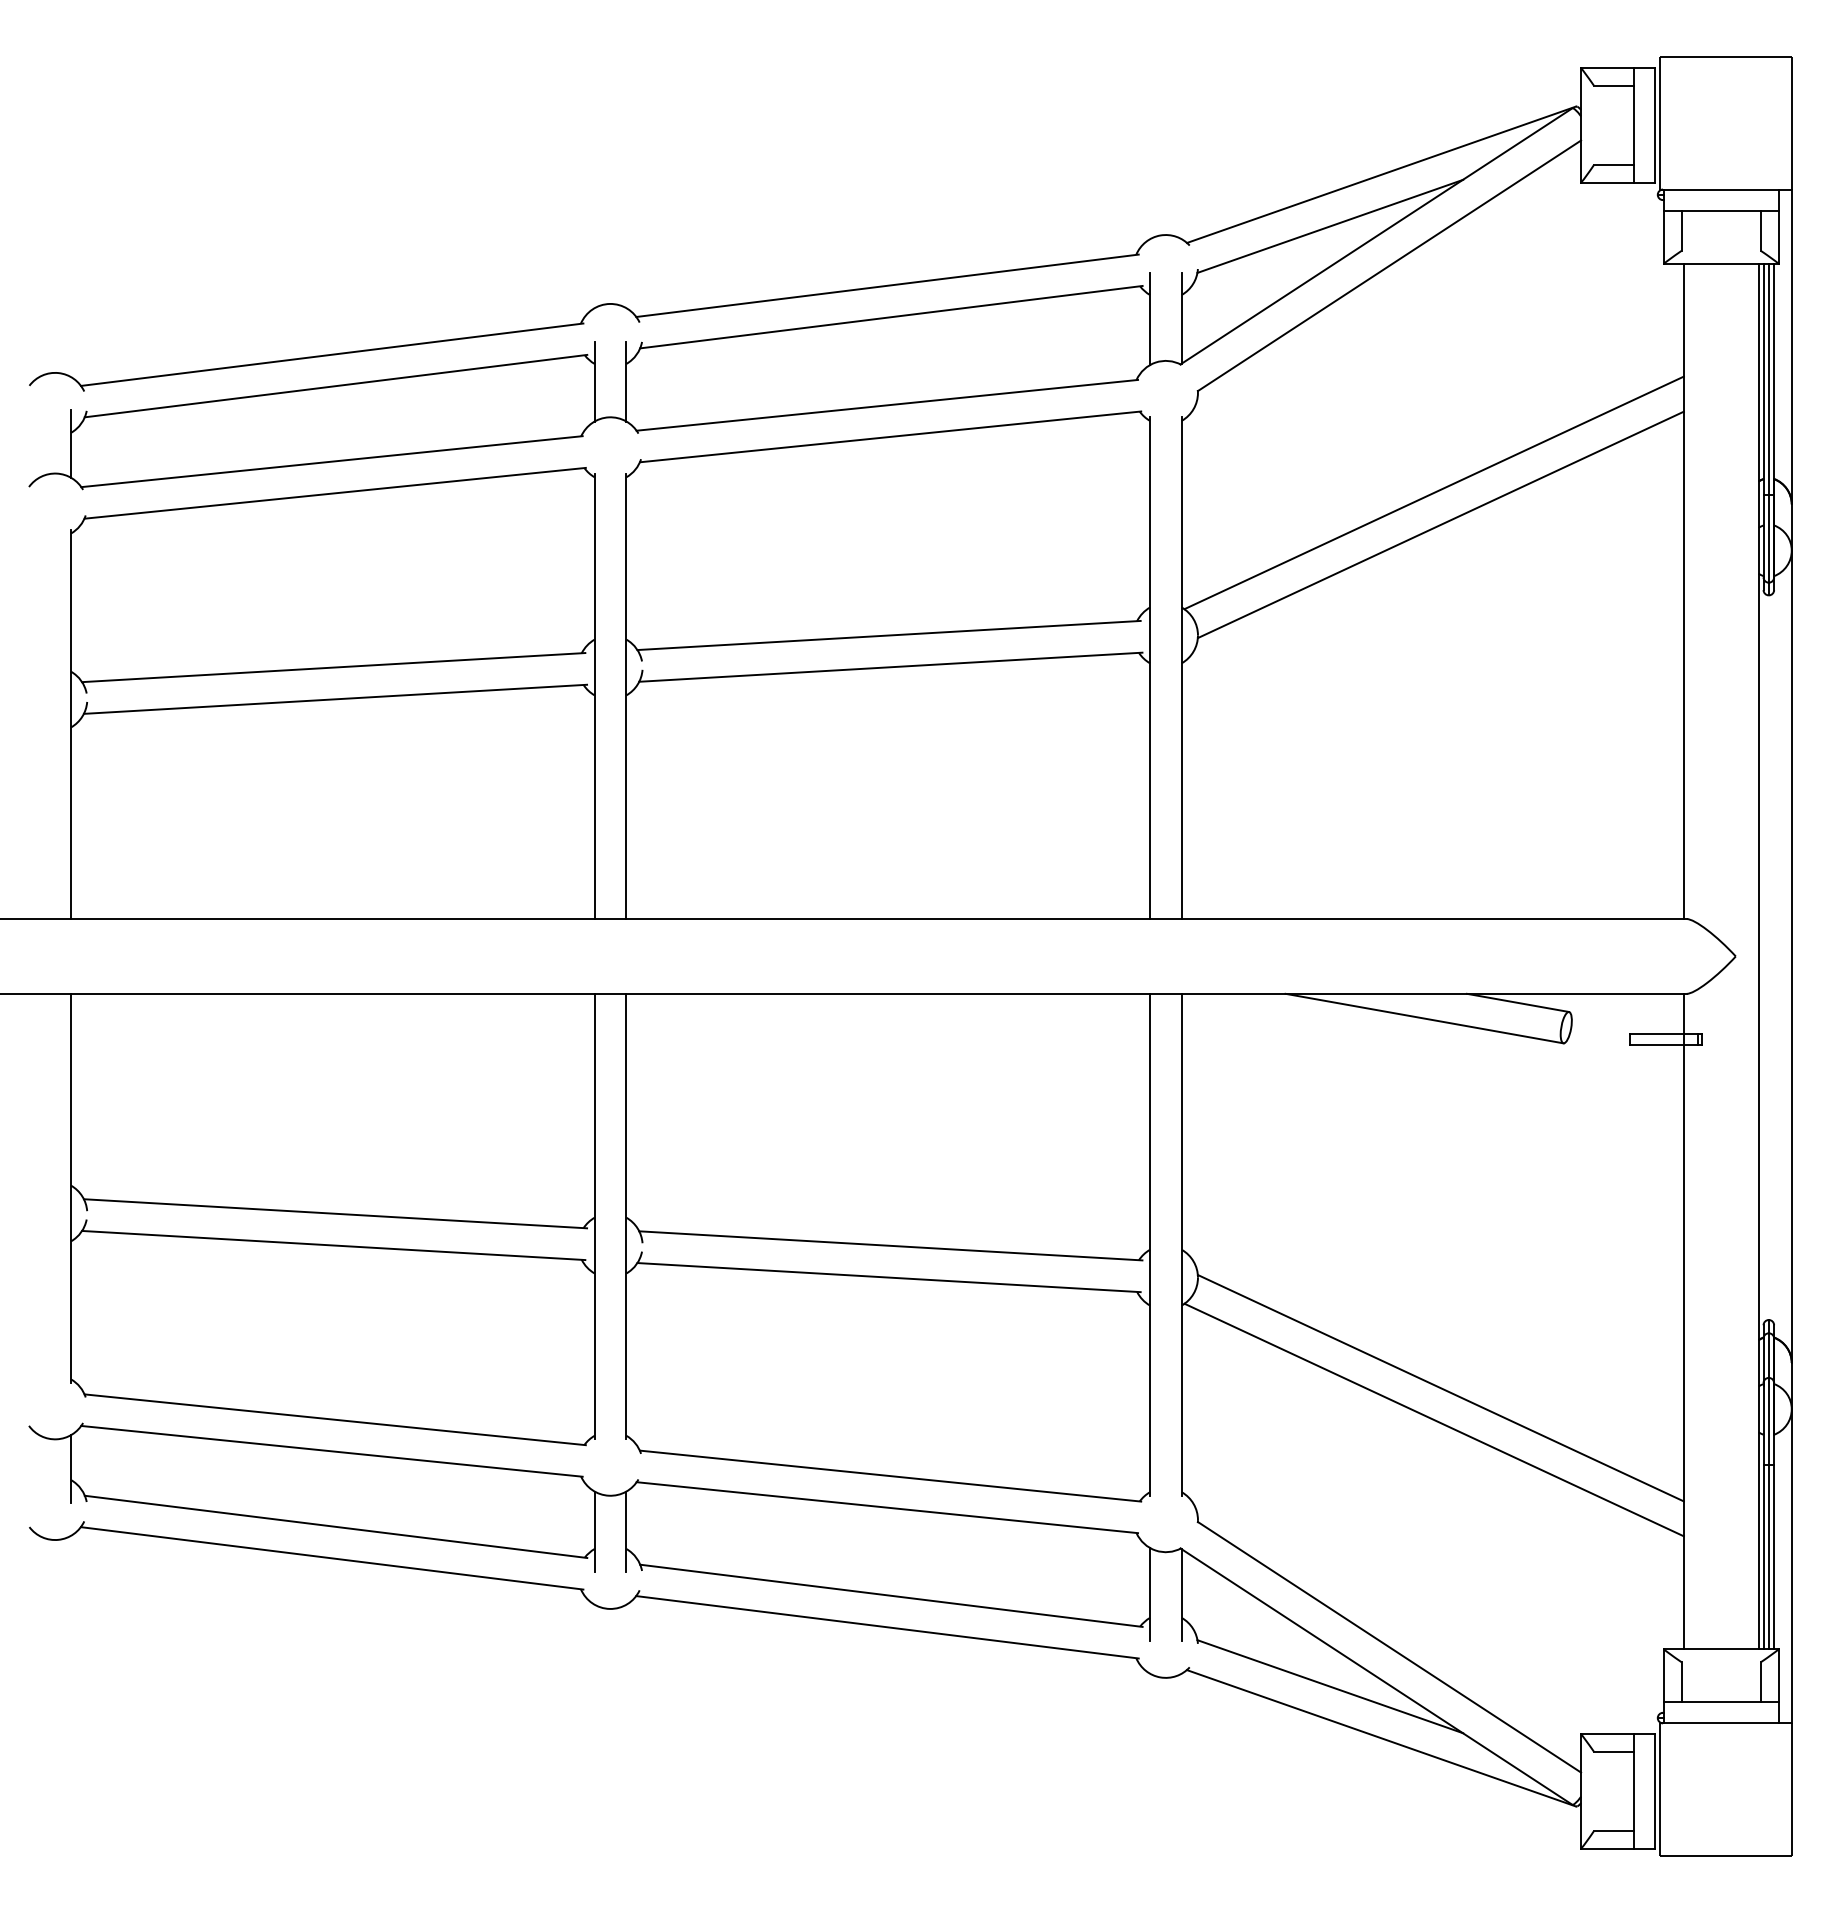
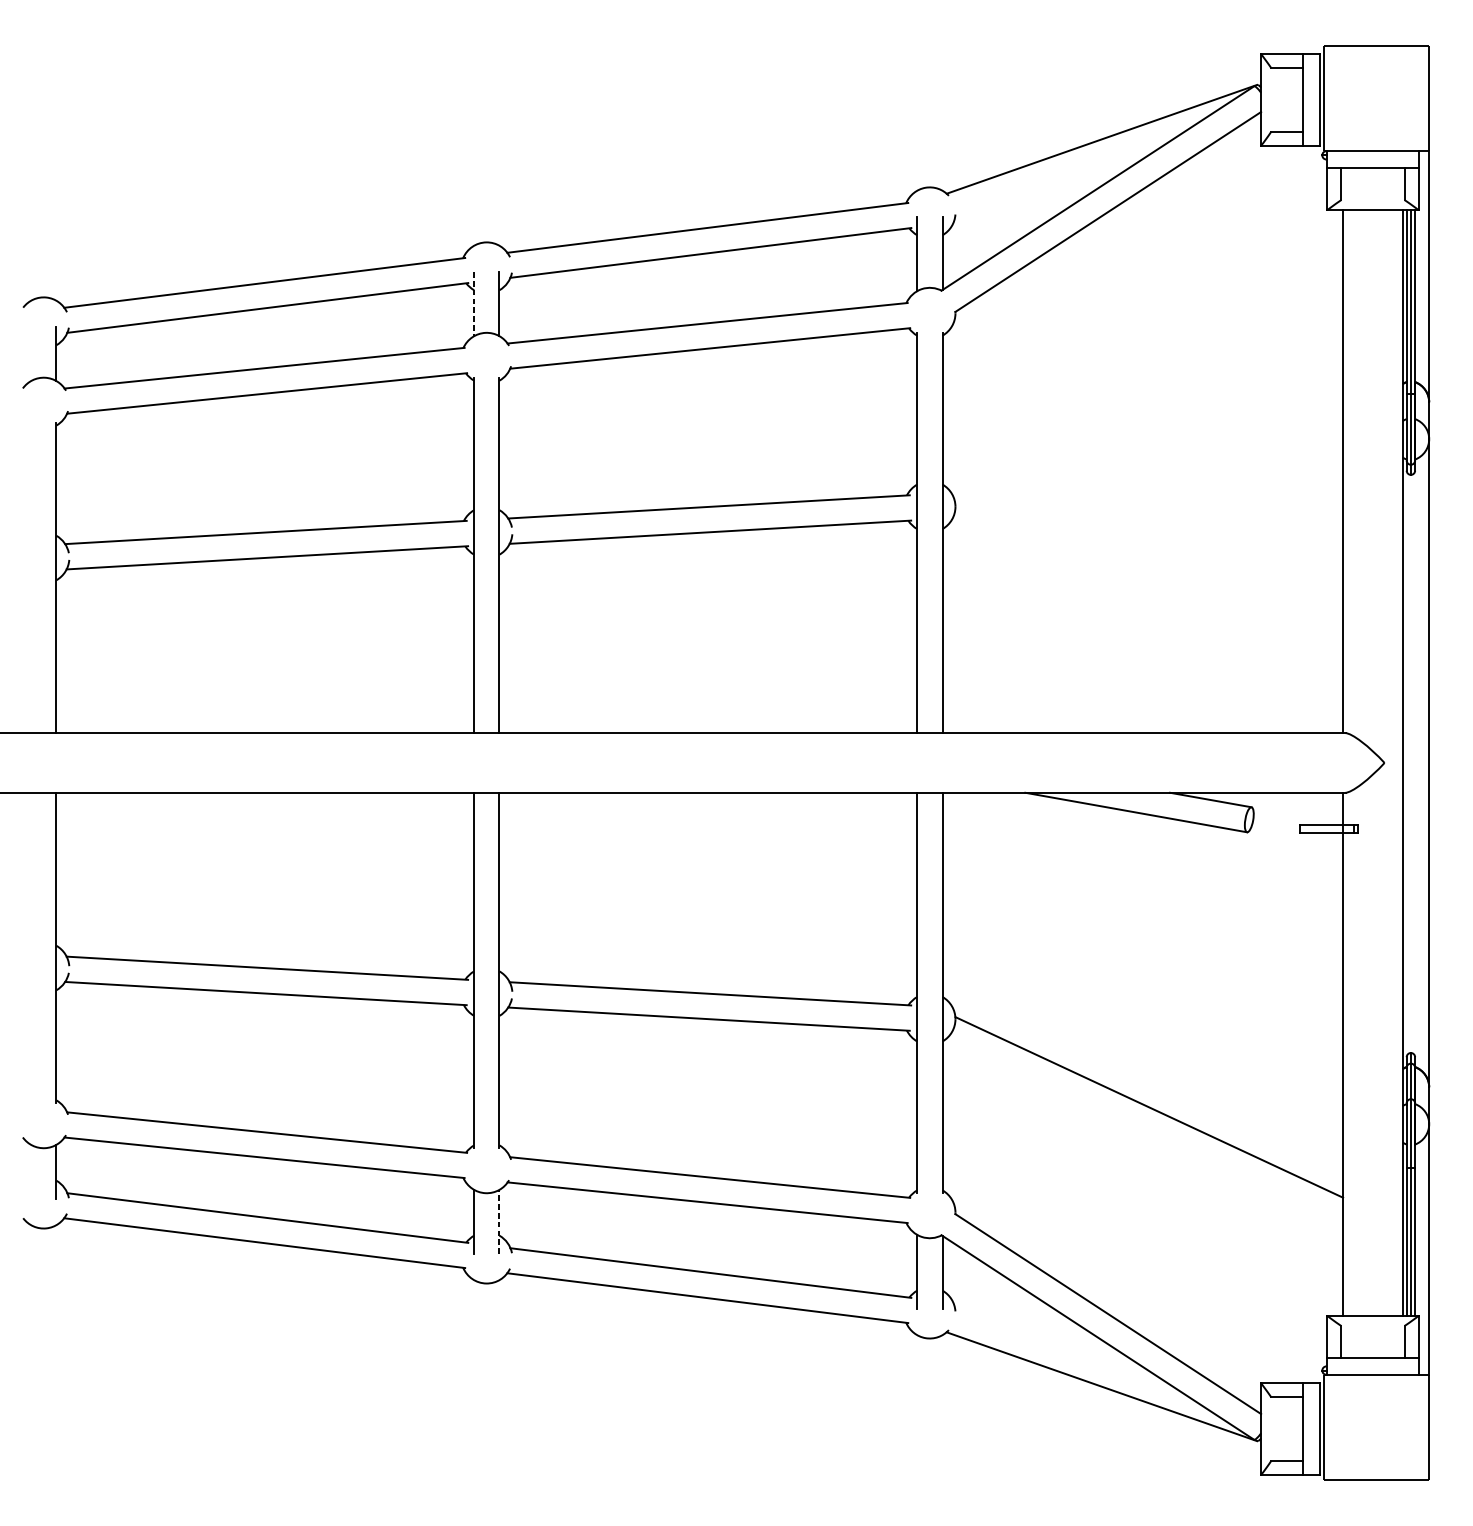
line: (1330, 225) -> (1061, 179), removed
line: (594, 382) -> (474, 305), solid -> dashed
line: (1433, 492) -> (1143, 392), removed
line: (1440, 524) -> (1148, 418), removed
line: (1433, 1419) -> (1143, 1132), removed
line: (626, 1531) -> (499, 1221), solid -> dashed
line: (1330, 1686) -> (1061, 1345), removed

